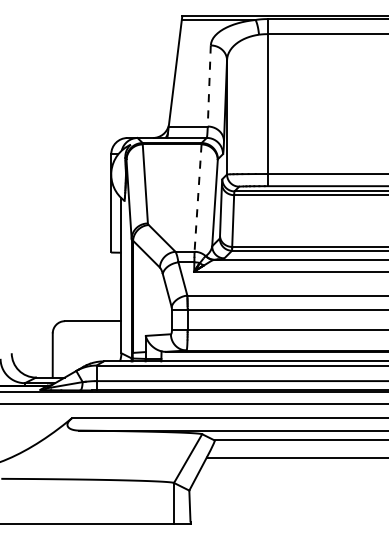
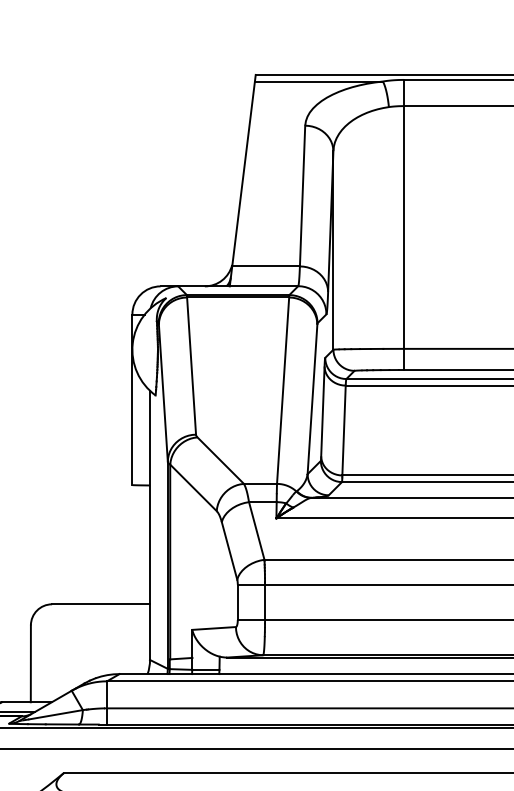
line: (209, 85) -> (302, 195), dashed -> solid
line: (198, 198) -> (283, 391), dashed -> solid

